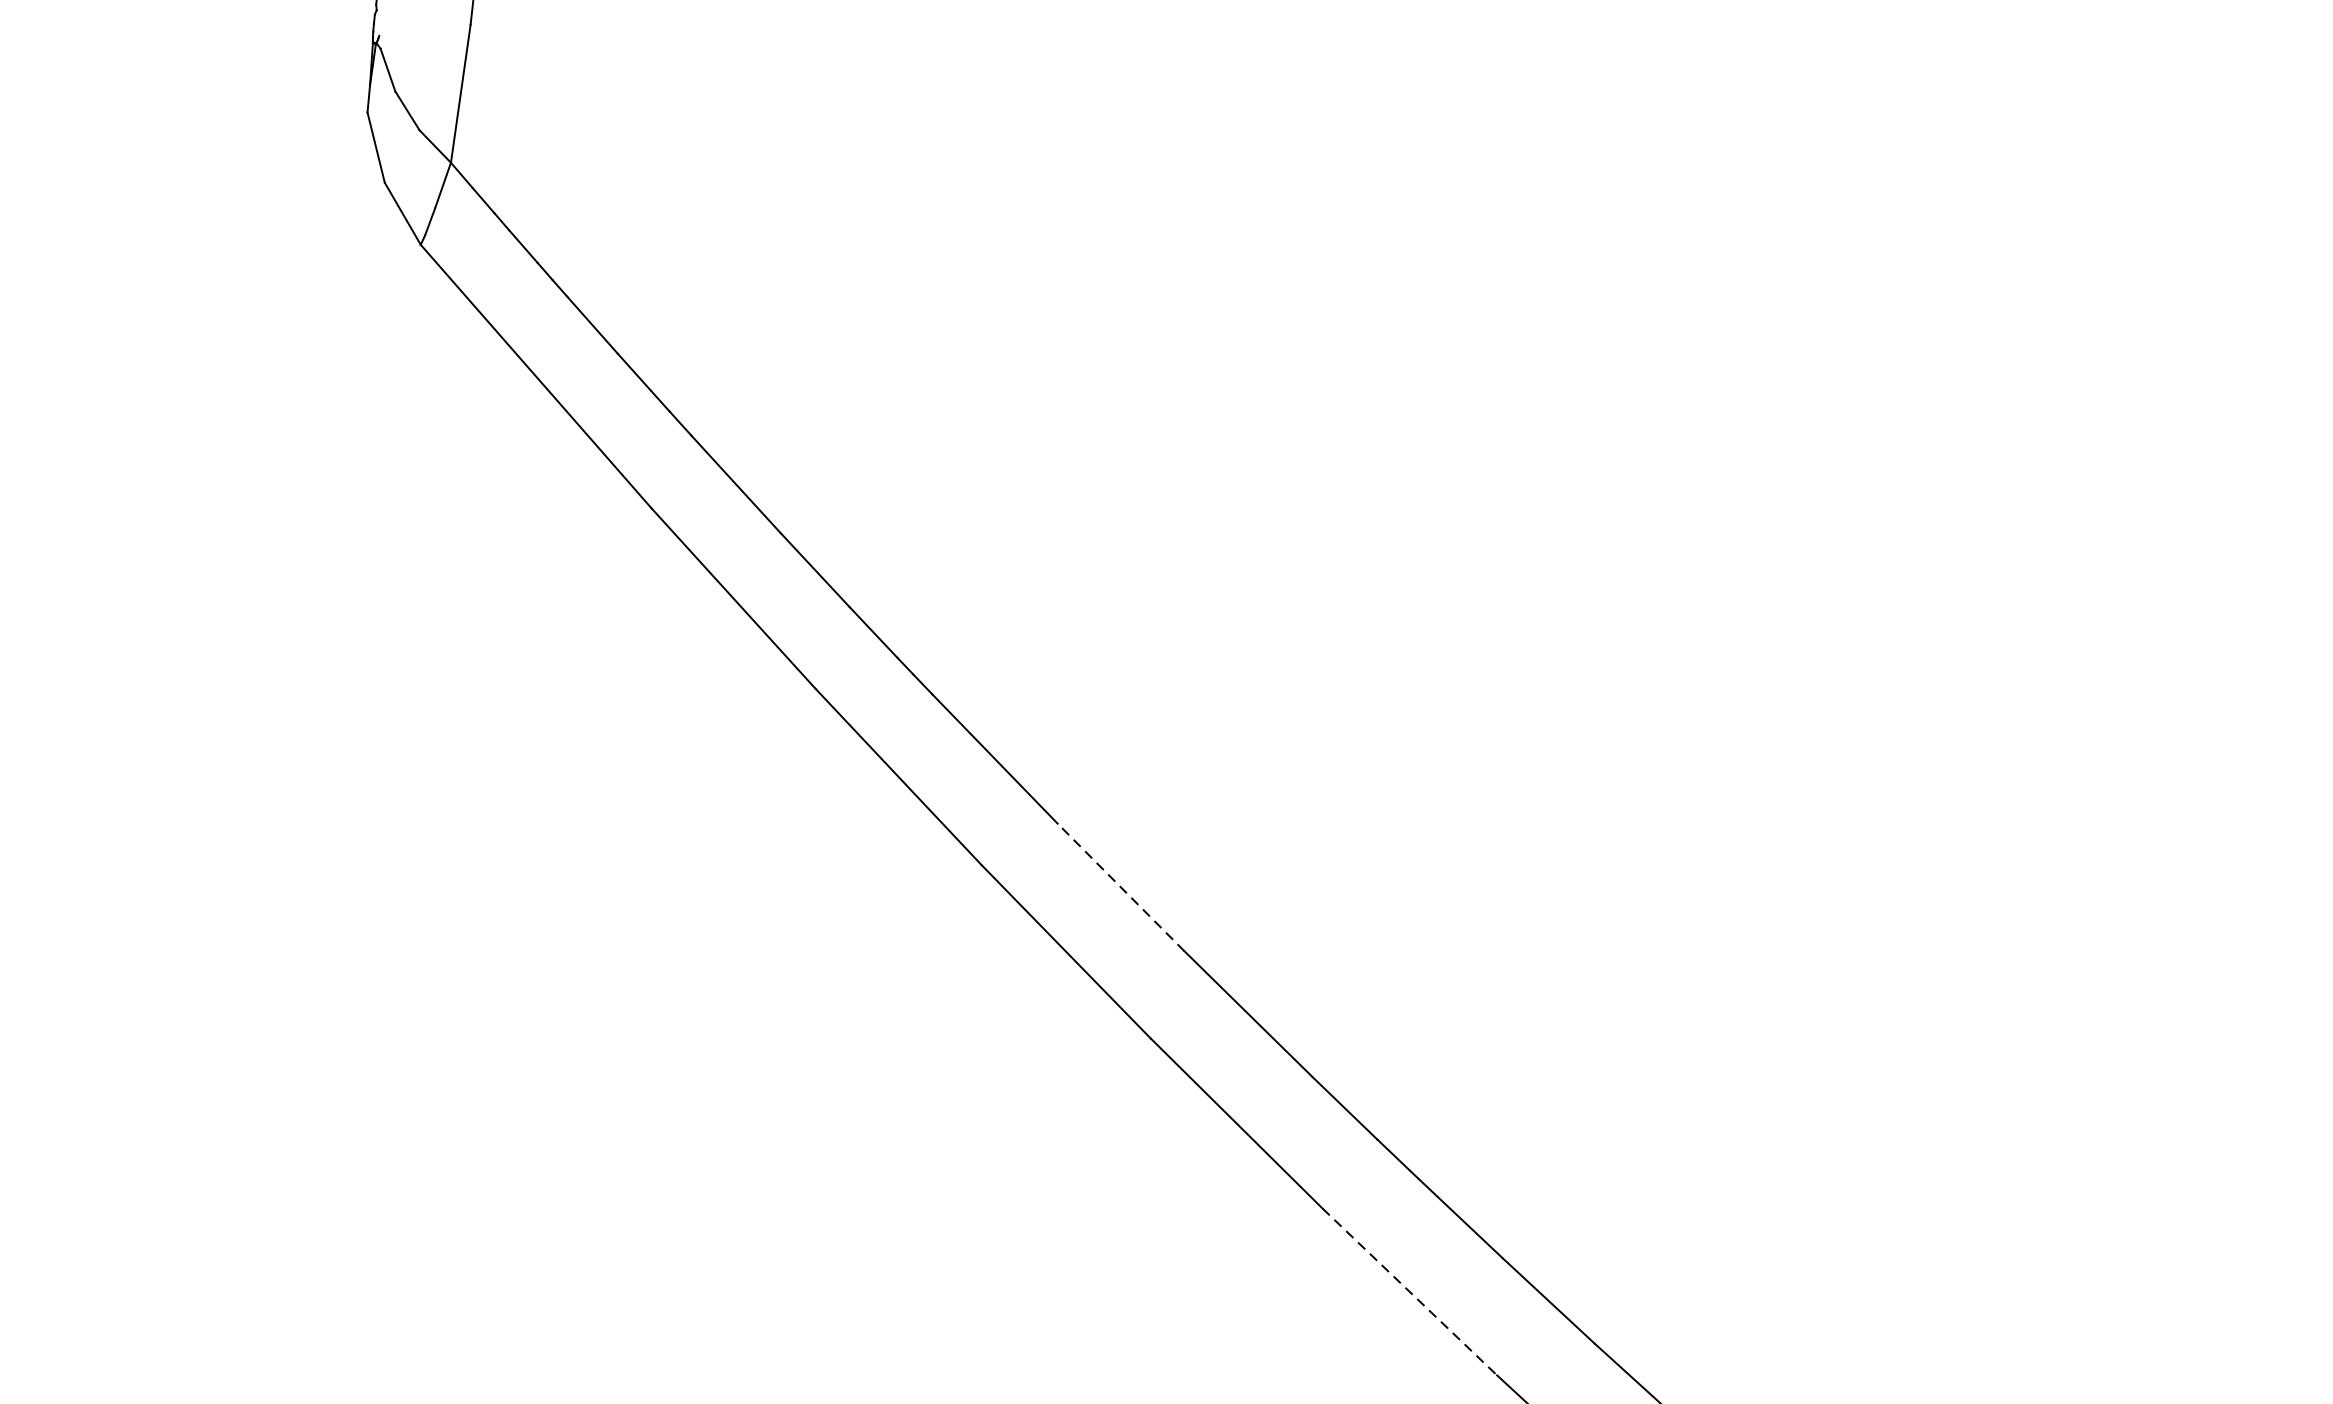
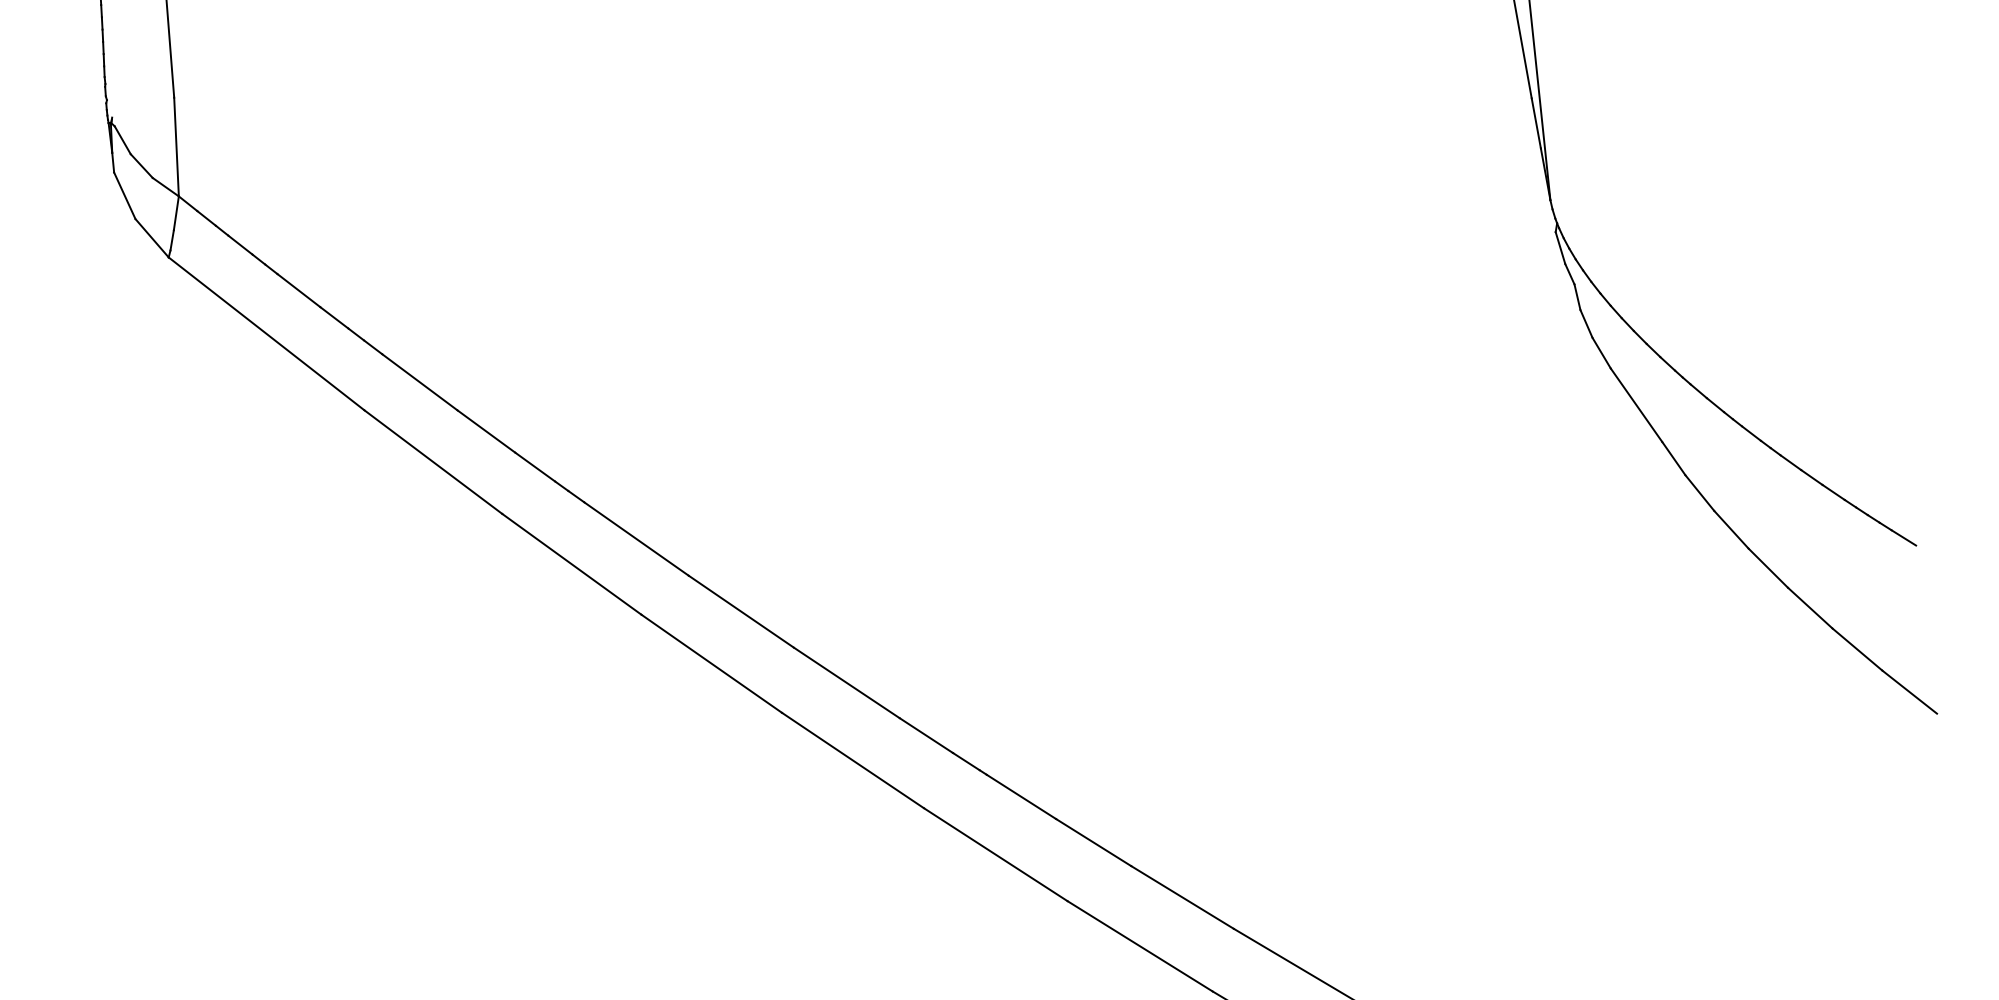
line: (1121, 887) -> (741, 611), dashed -> solid
line: (1409, 1291) -> (995, 854), dashed -> solid

